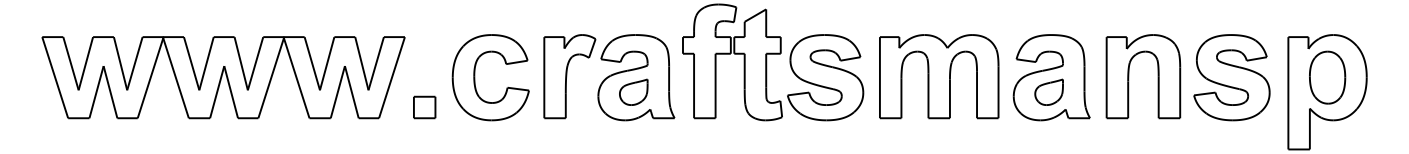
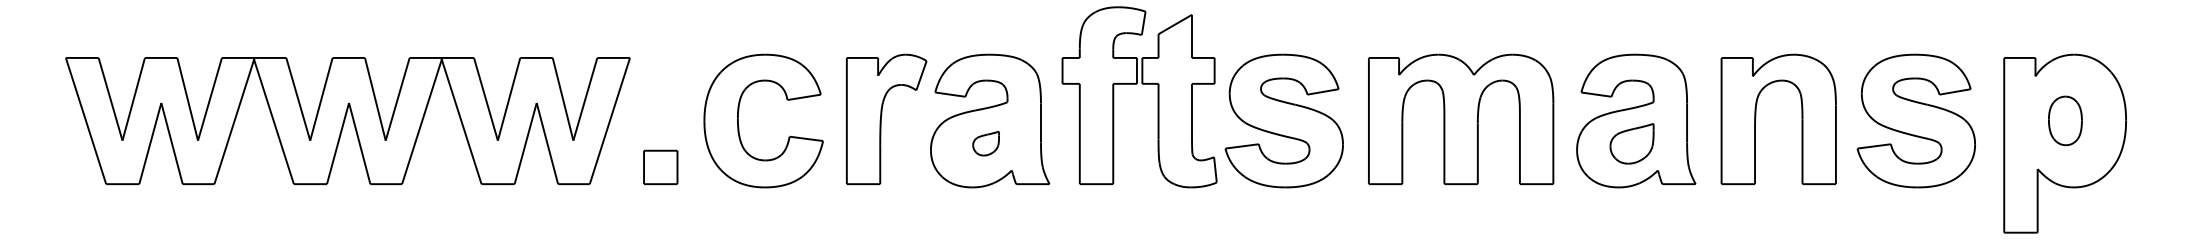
part: (1327, 77) -> (2065, 120), size x0.6
part: (633, 91) -> (985, 142), size x0.6

